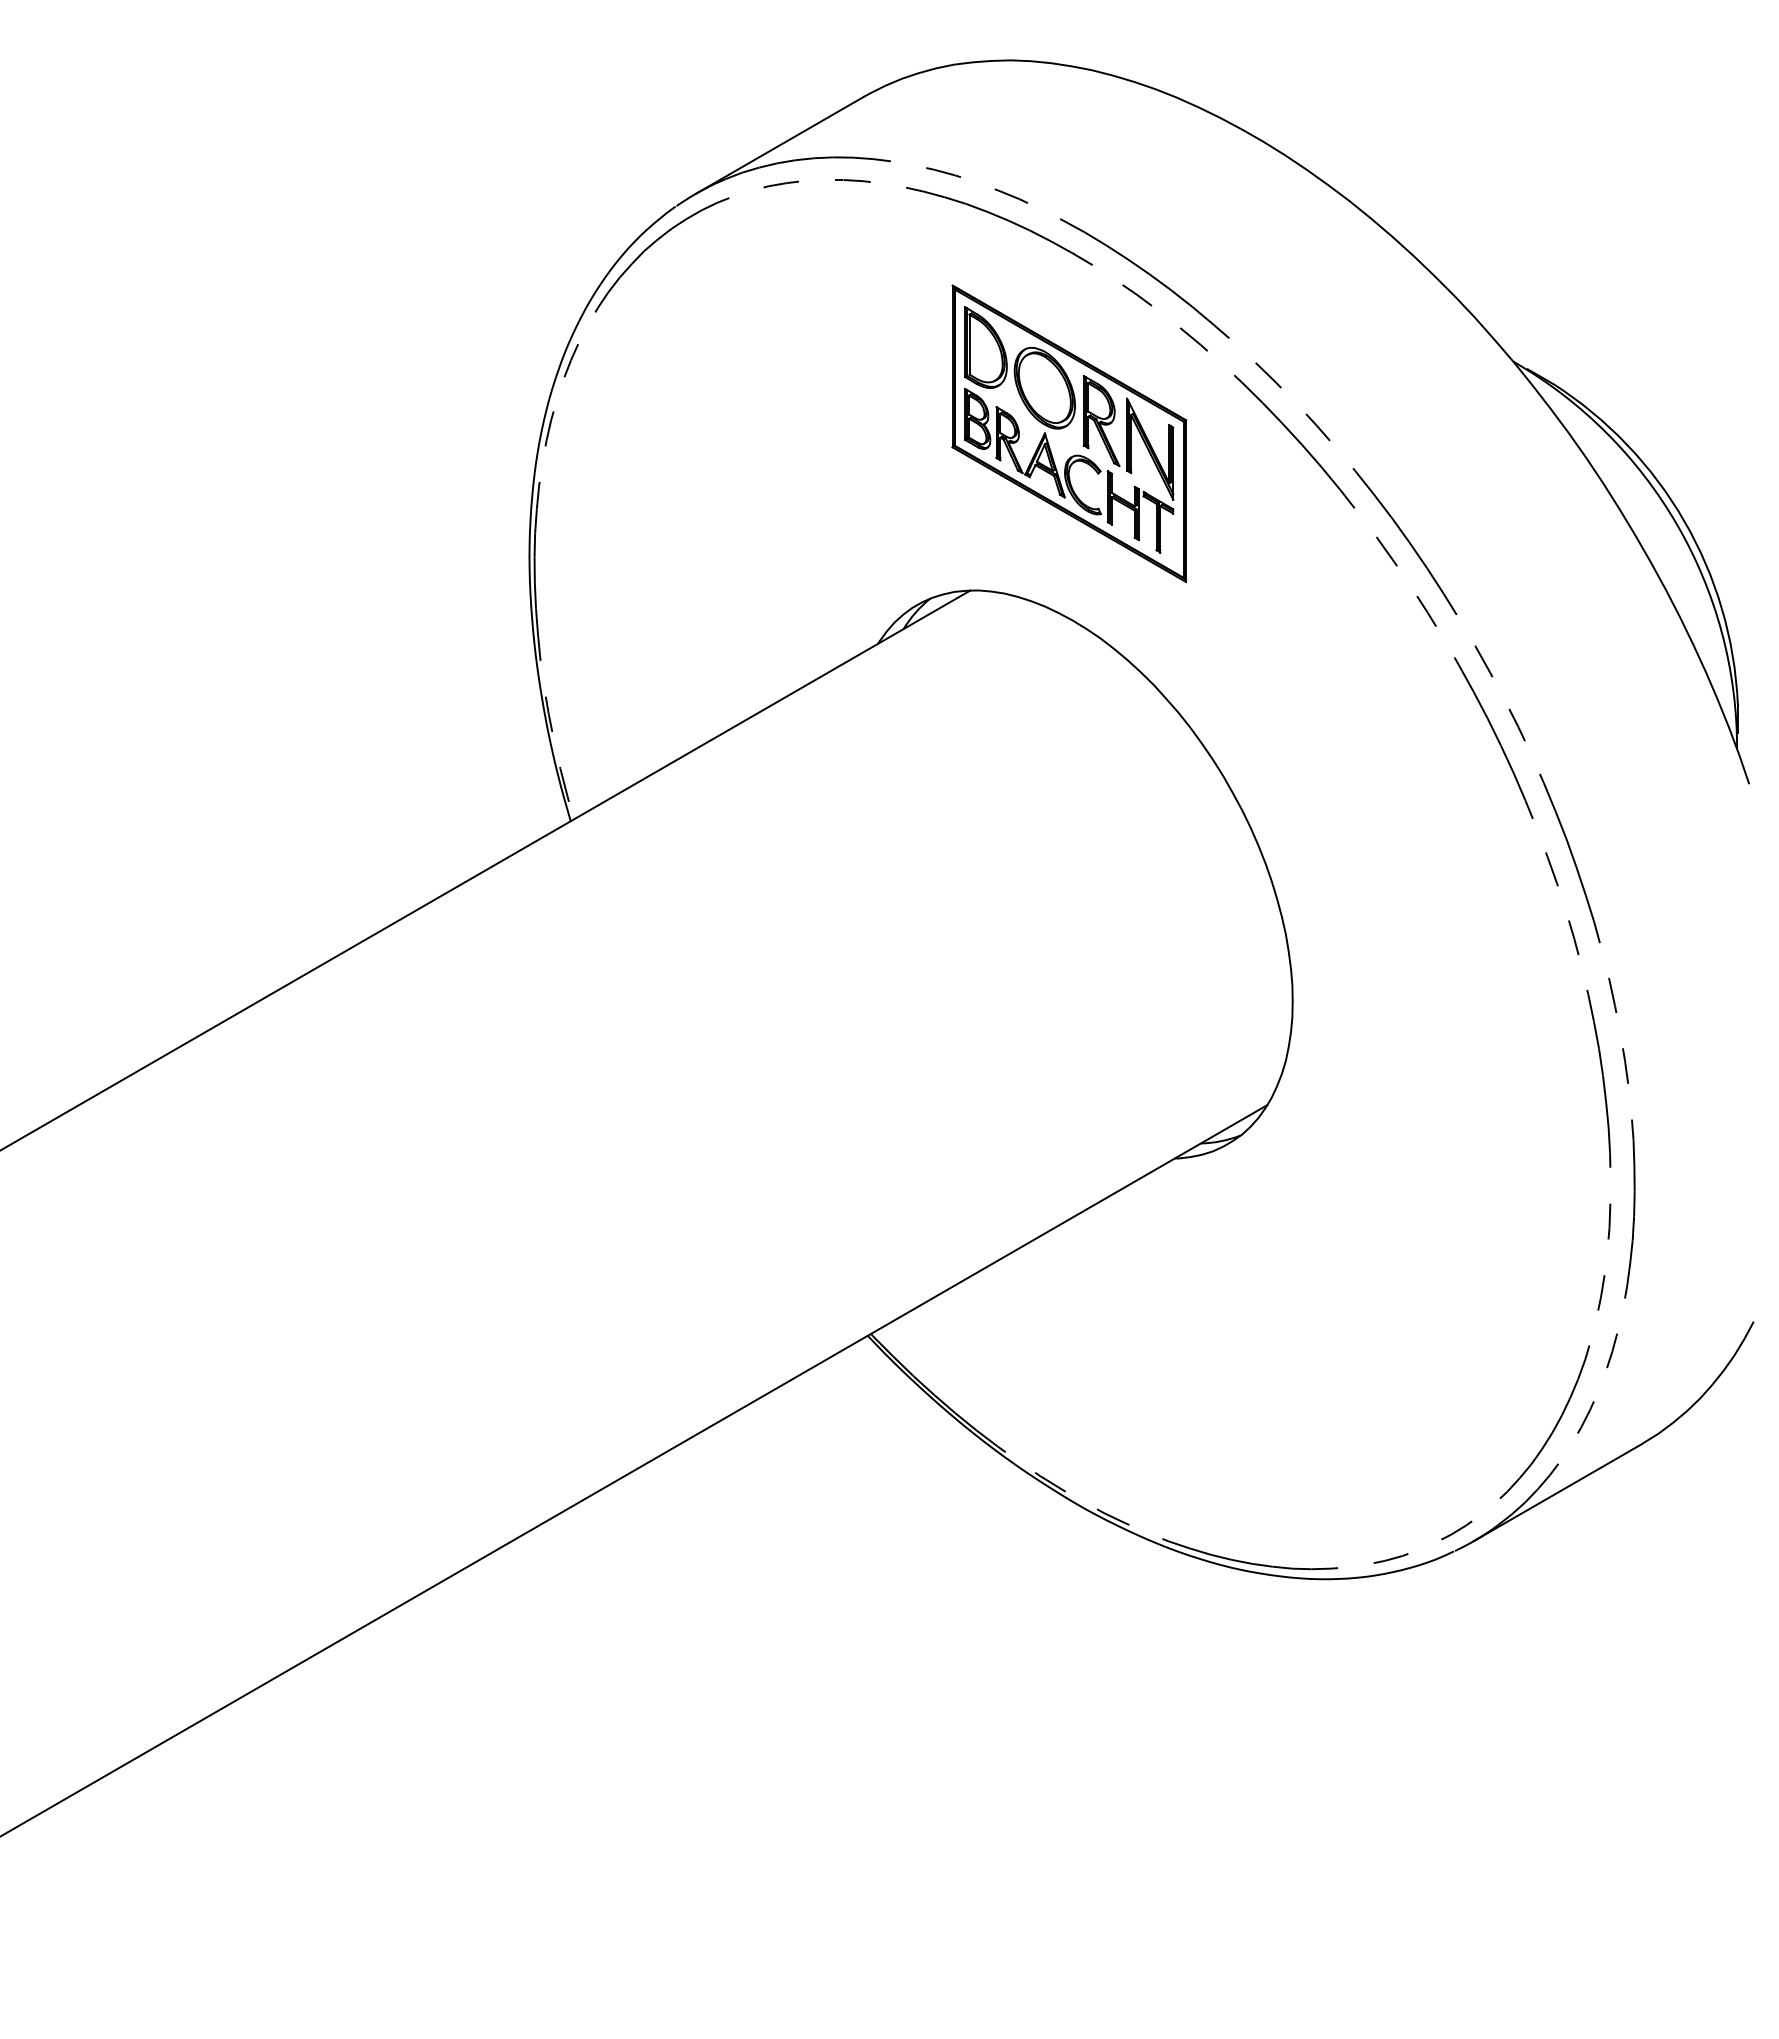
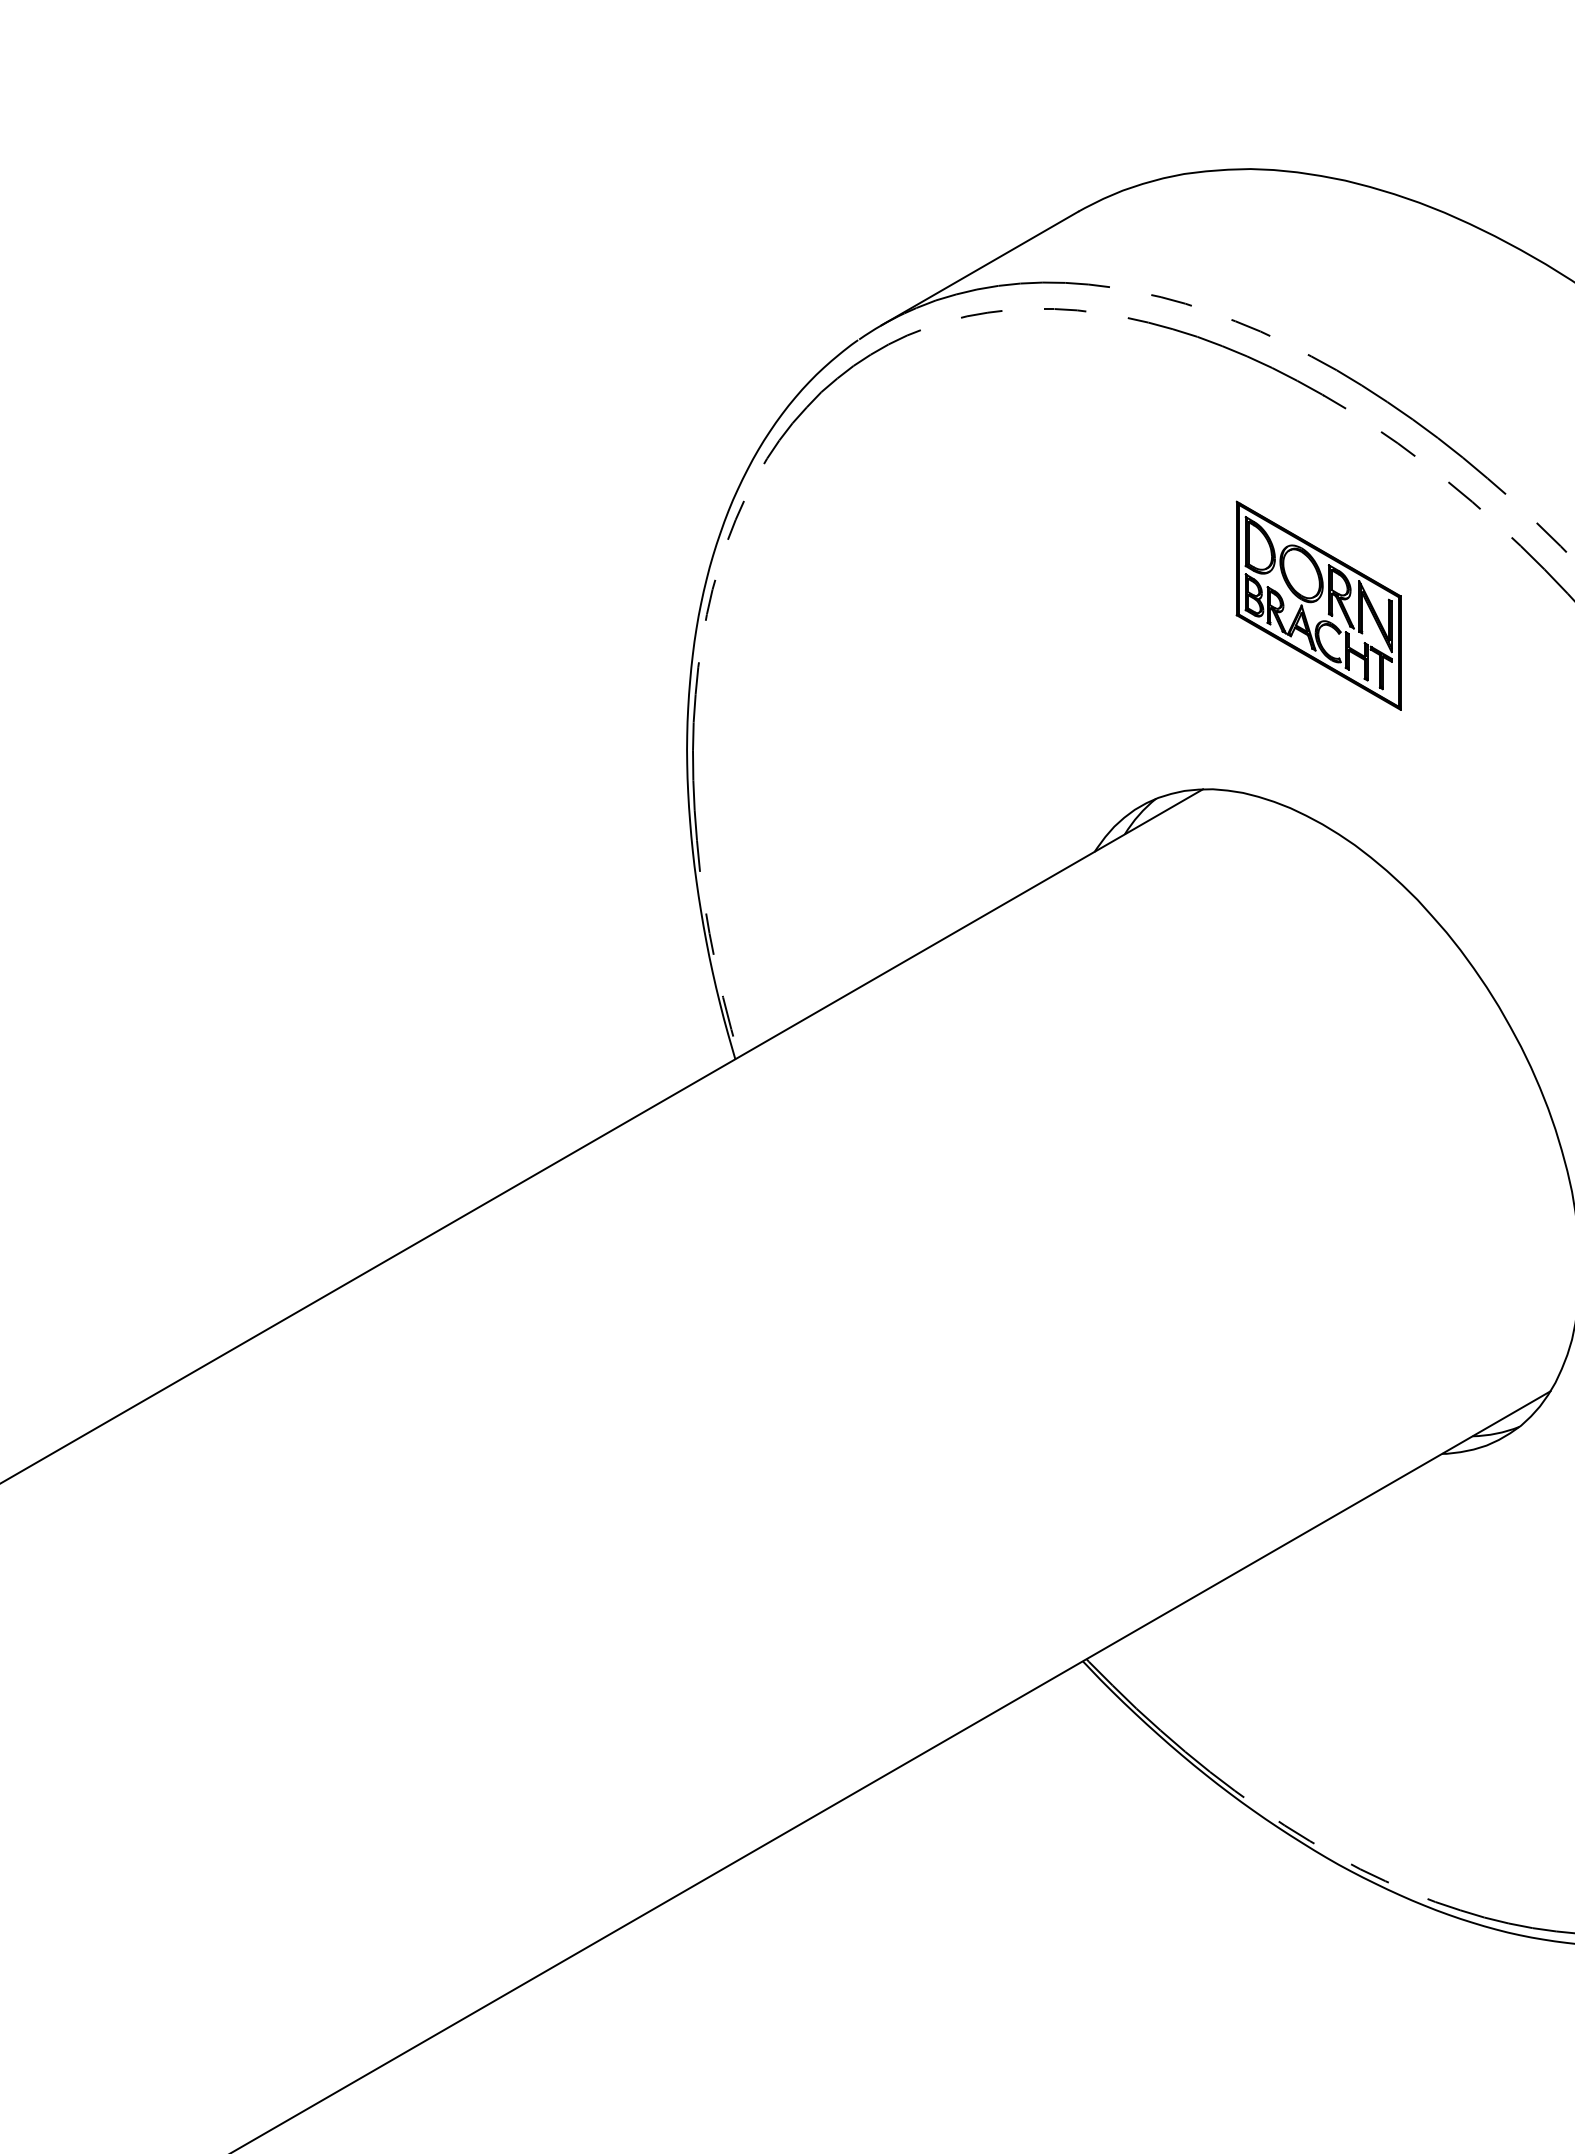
part: (1069, 433) -> (1318, 605), size x0.6

